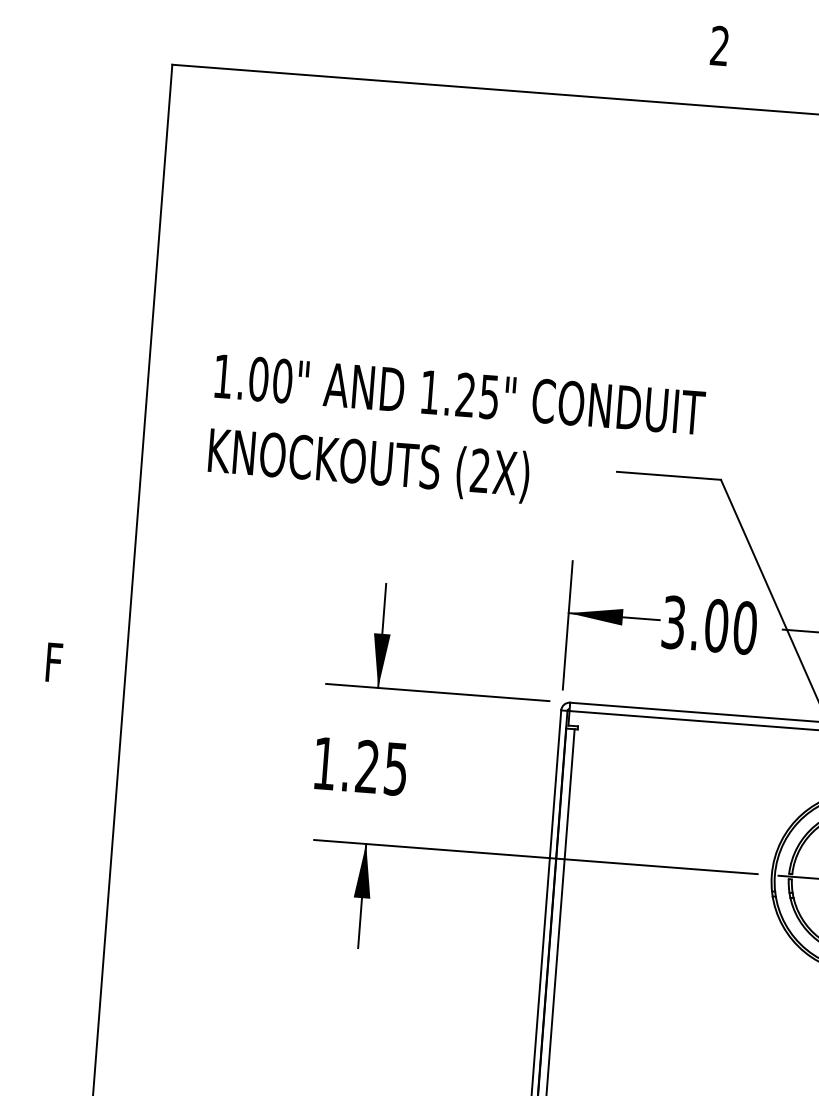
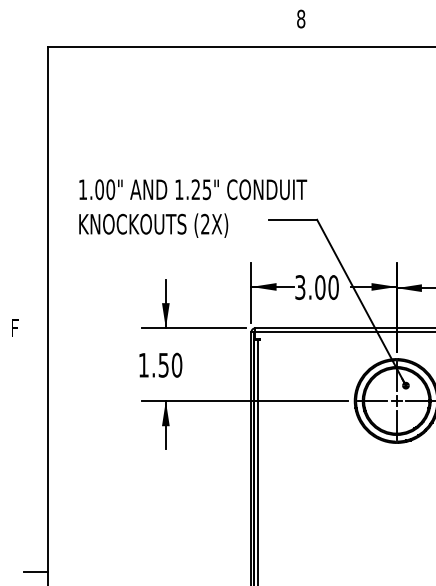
text: (720, 44) -> (301, 18), 2 -> 8
text: (382, 766) -> (170, 364), 1.25 -> 1.50

